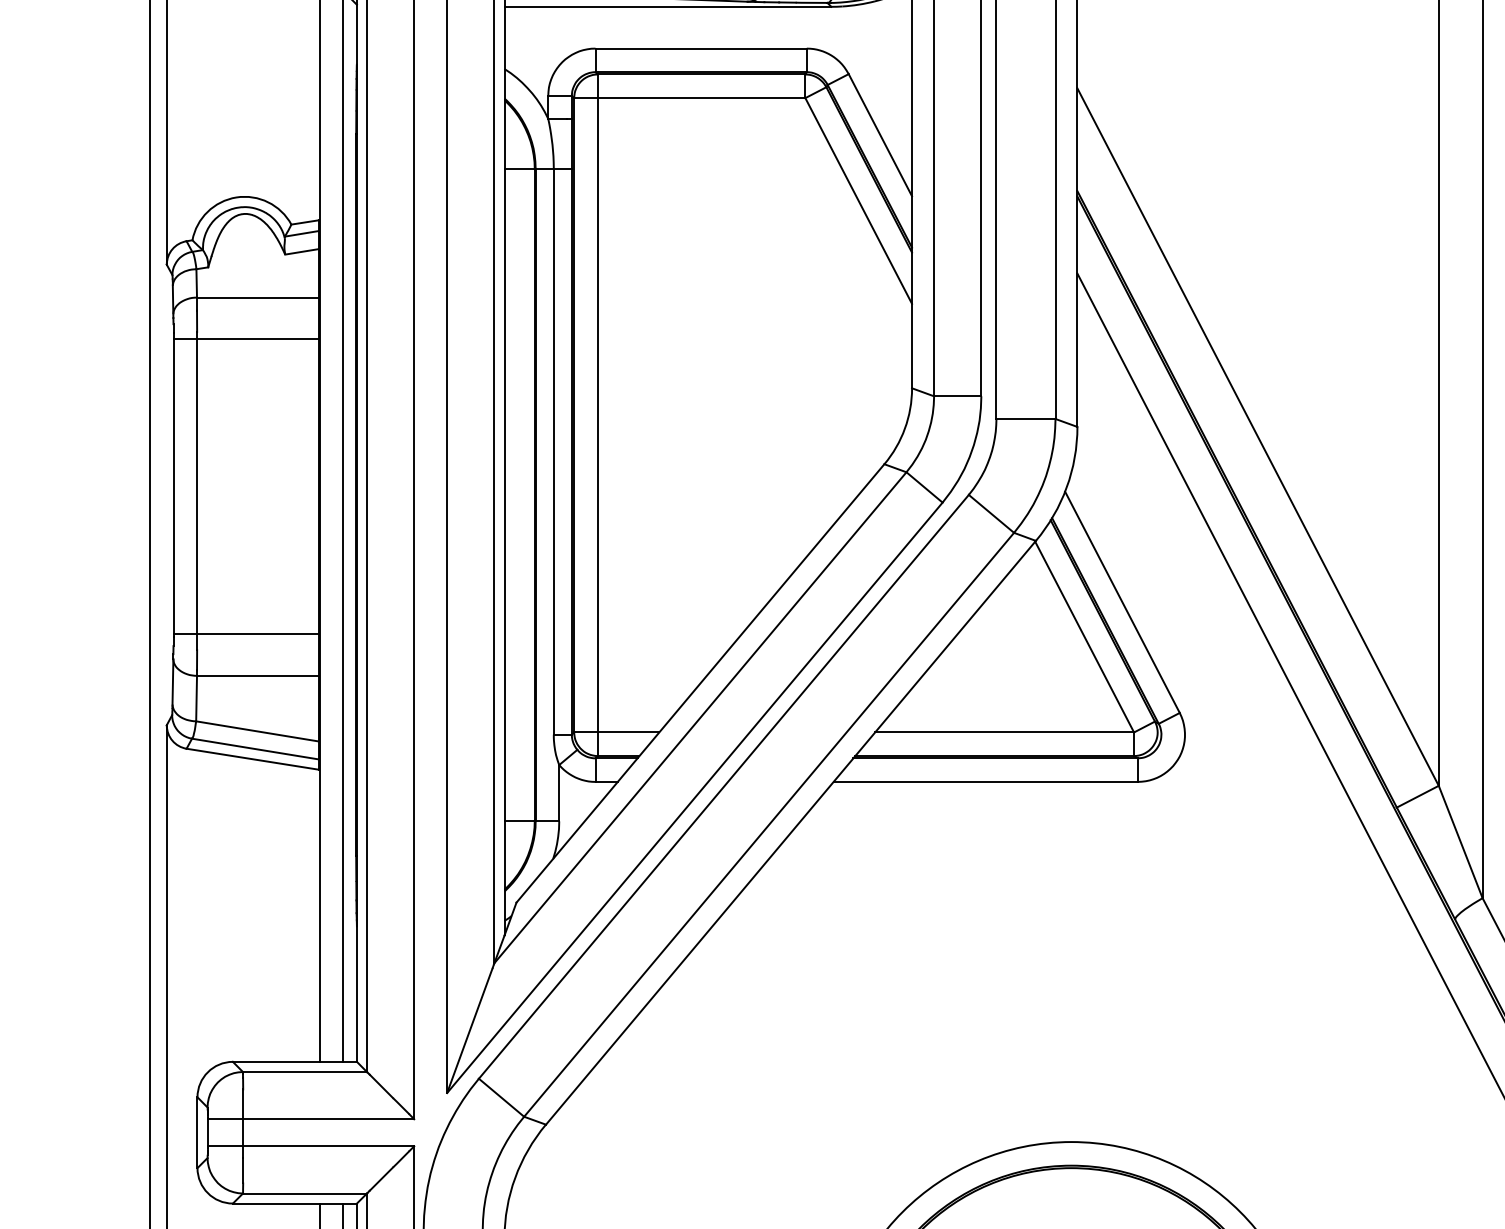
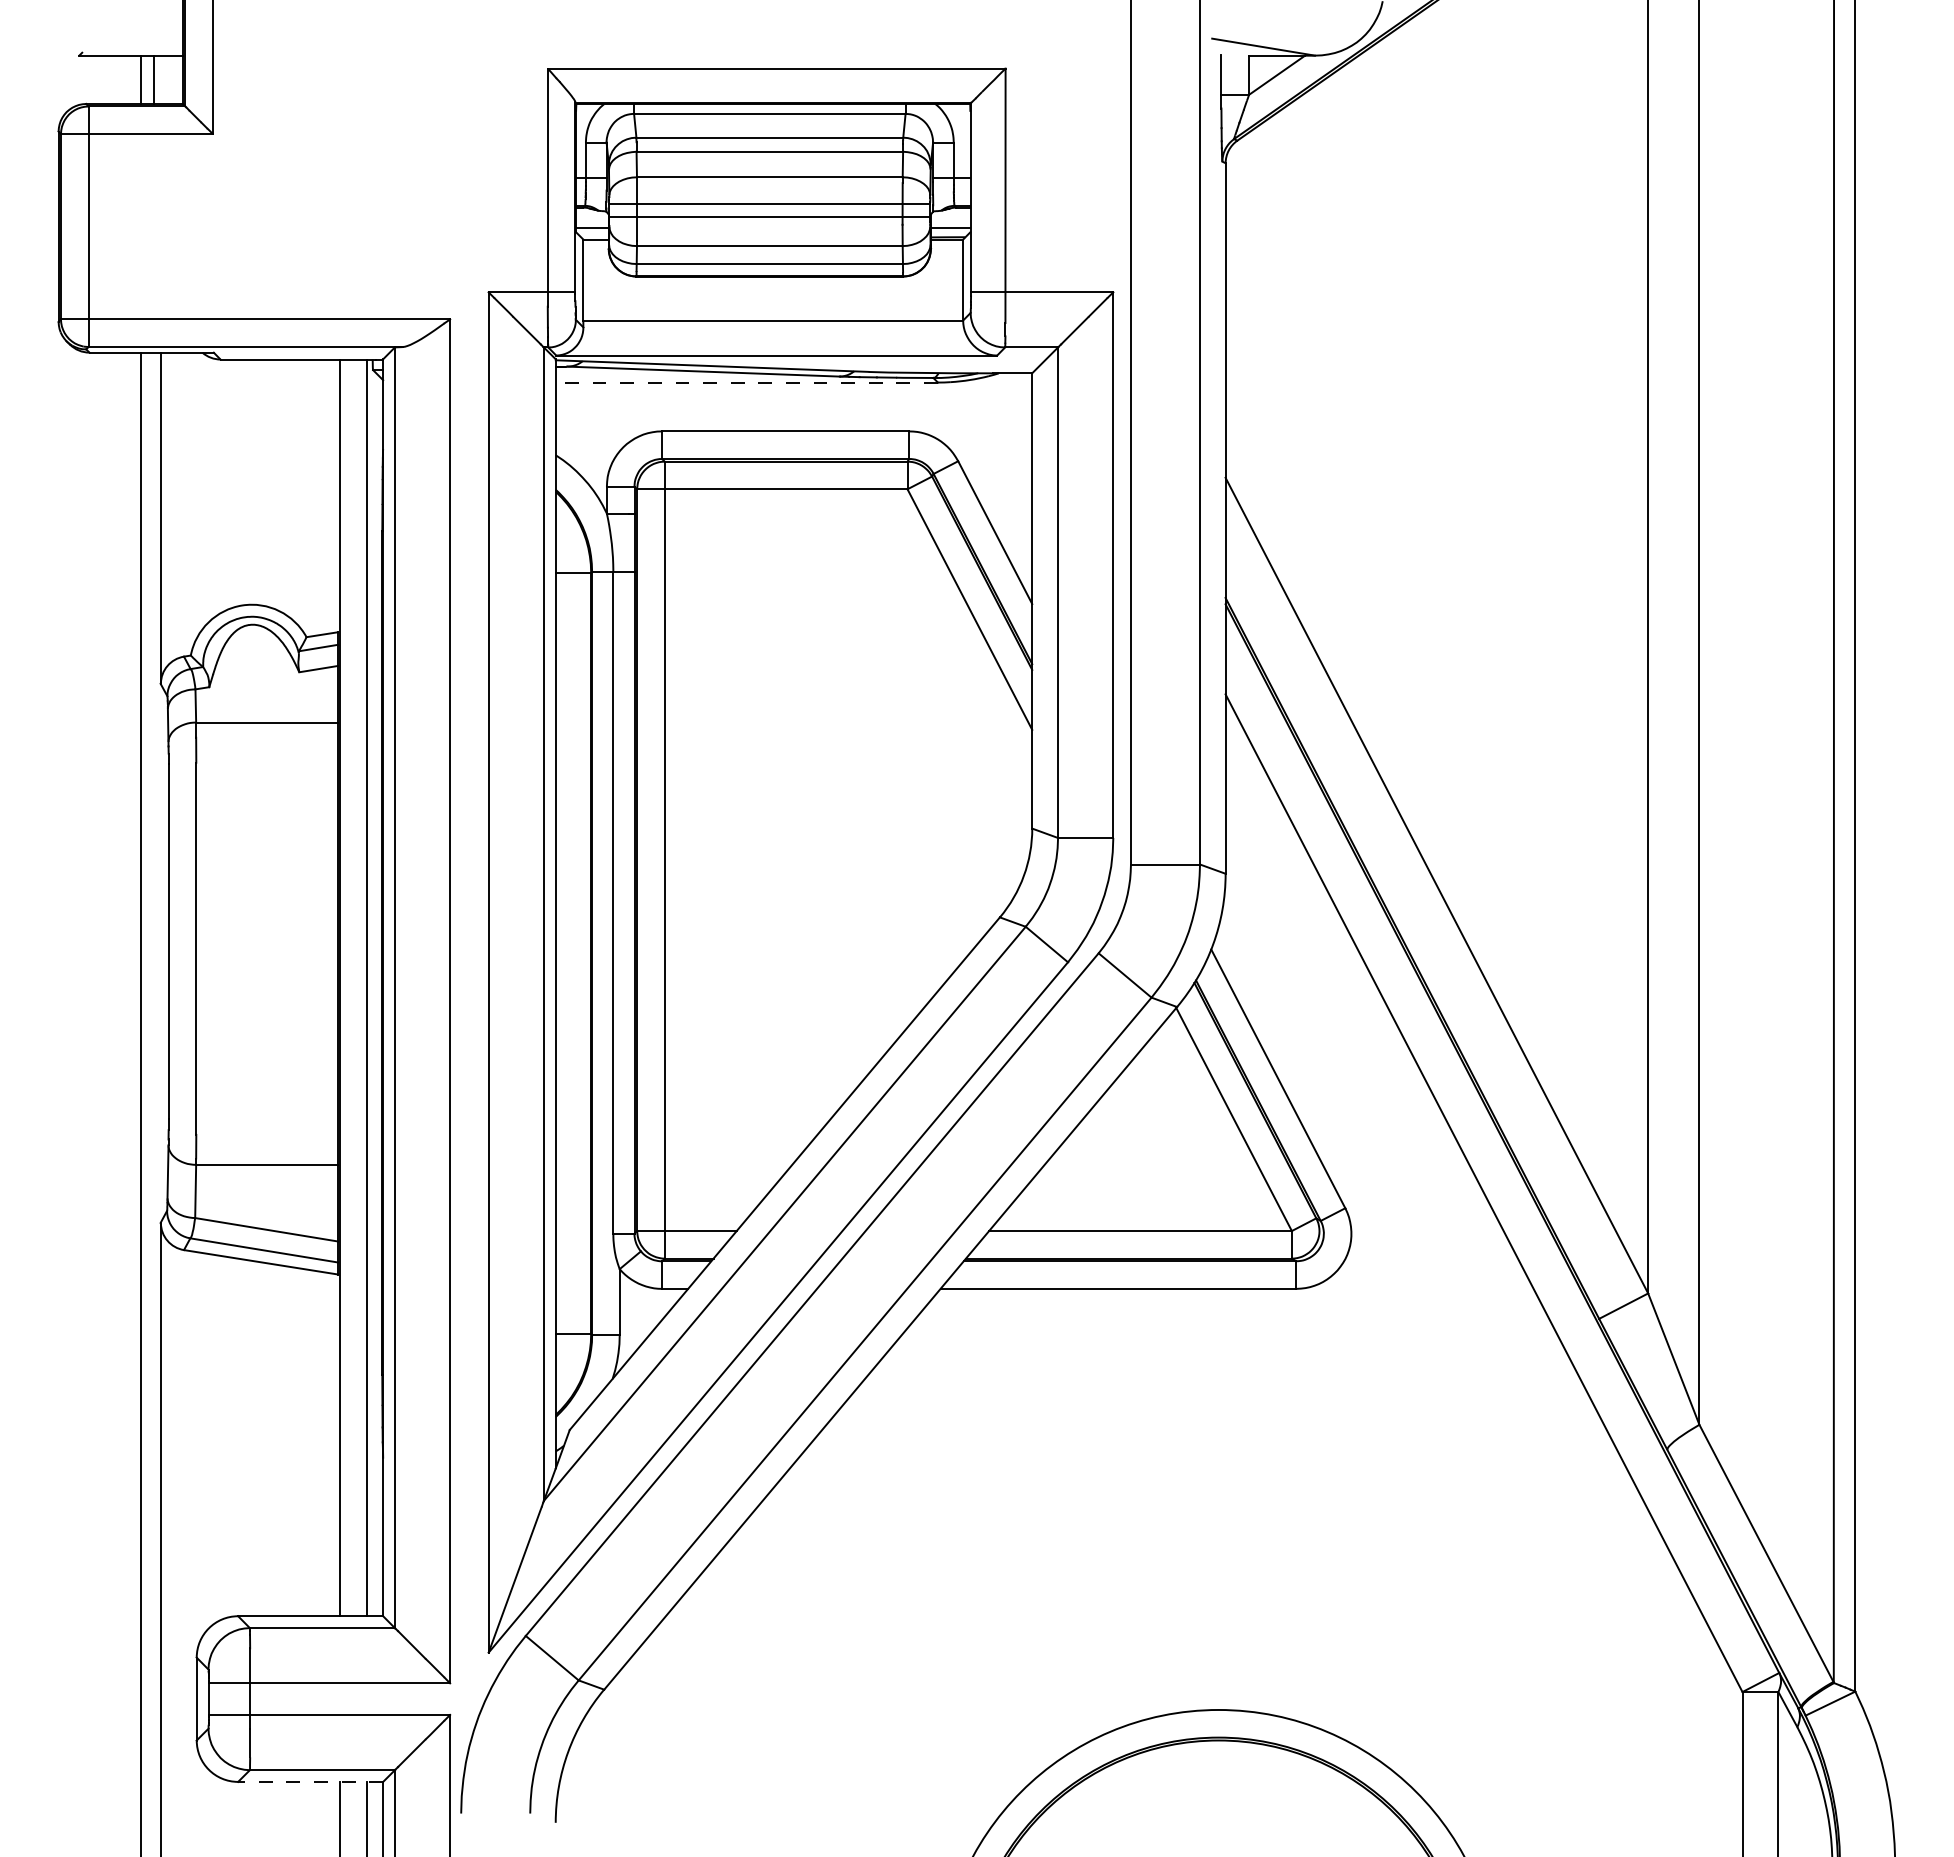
line: (667, 6) -> (746, 382), solid -> dashed
line: (246, 339) -> (253, 771), removed
line: (246, 634) -> (253, 1116), removed
line: (294, 1203) -> (310, 1781), solid -> dashed

